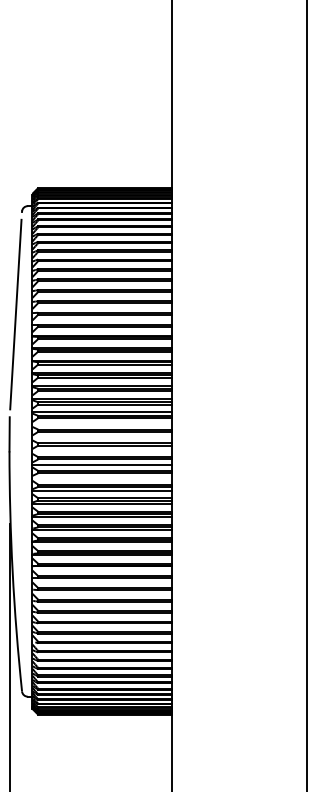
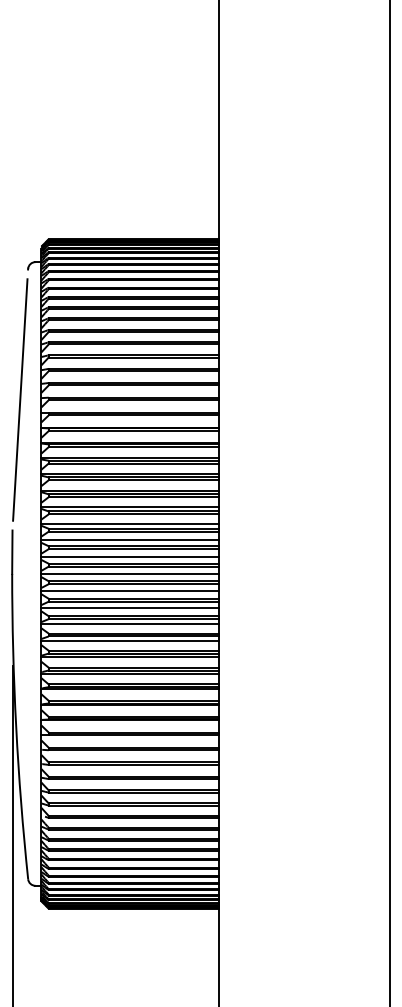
line: (102, 425) -> (130, 540), added
line: (102, 438) -> (130, 557), added
line: (102, 451) -> (130, 573), added
line: (102, 477) -> (130, 607), added

